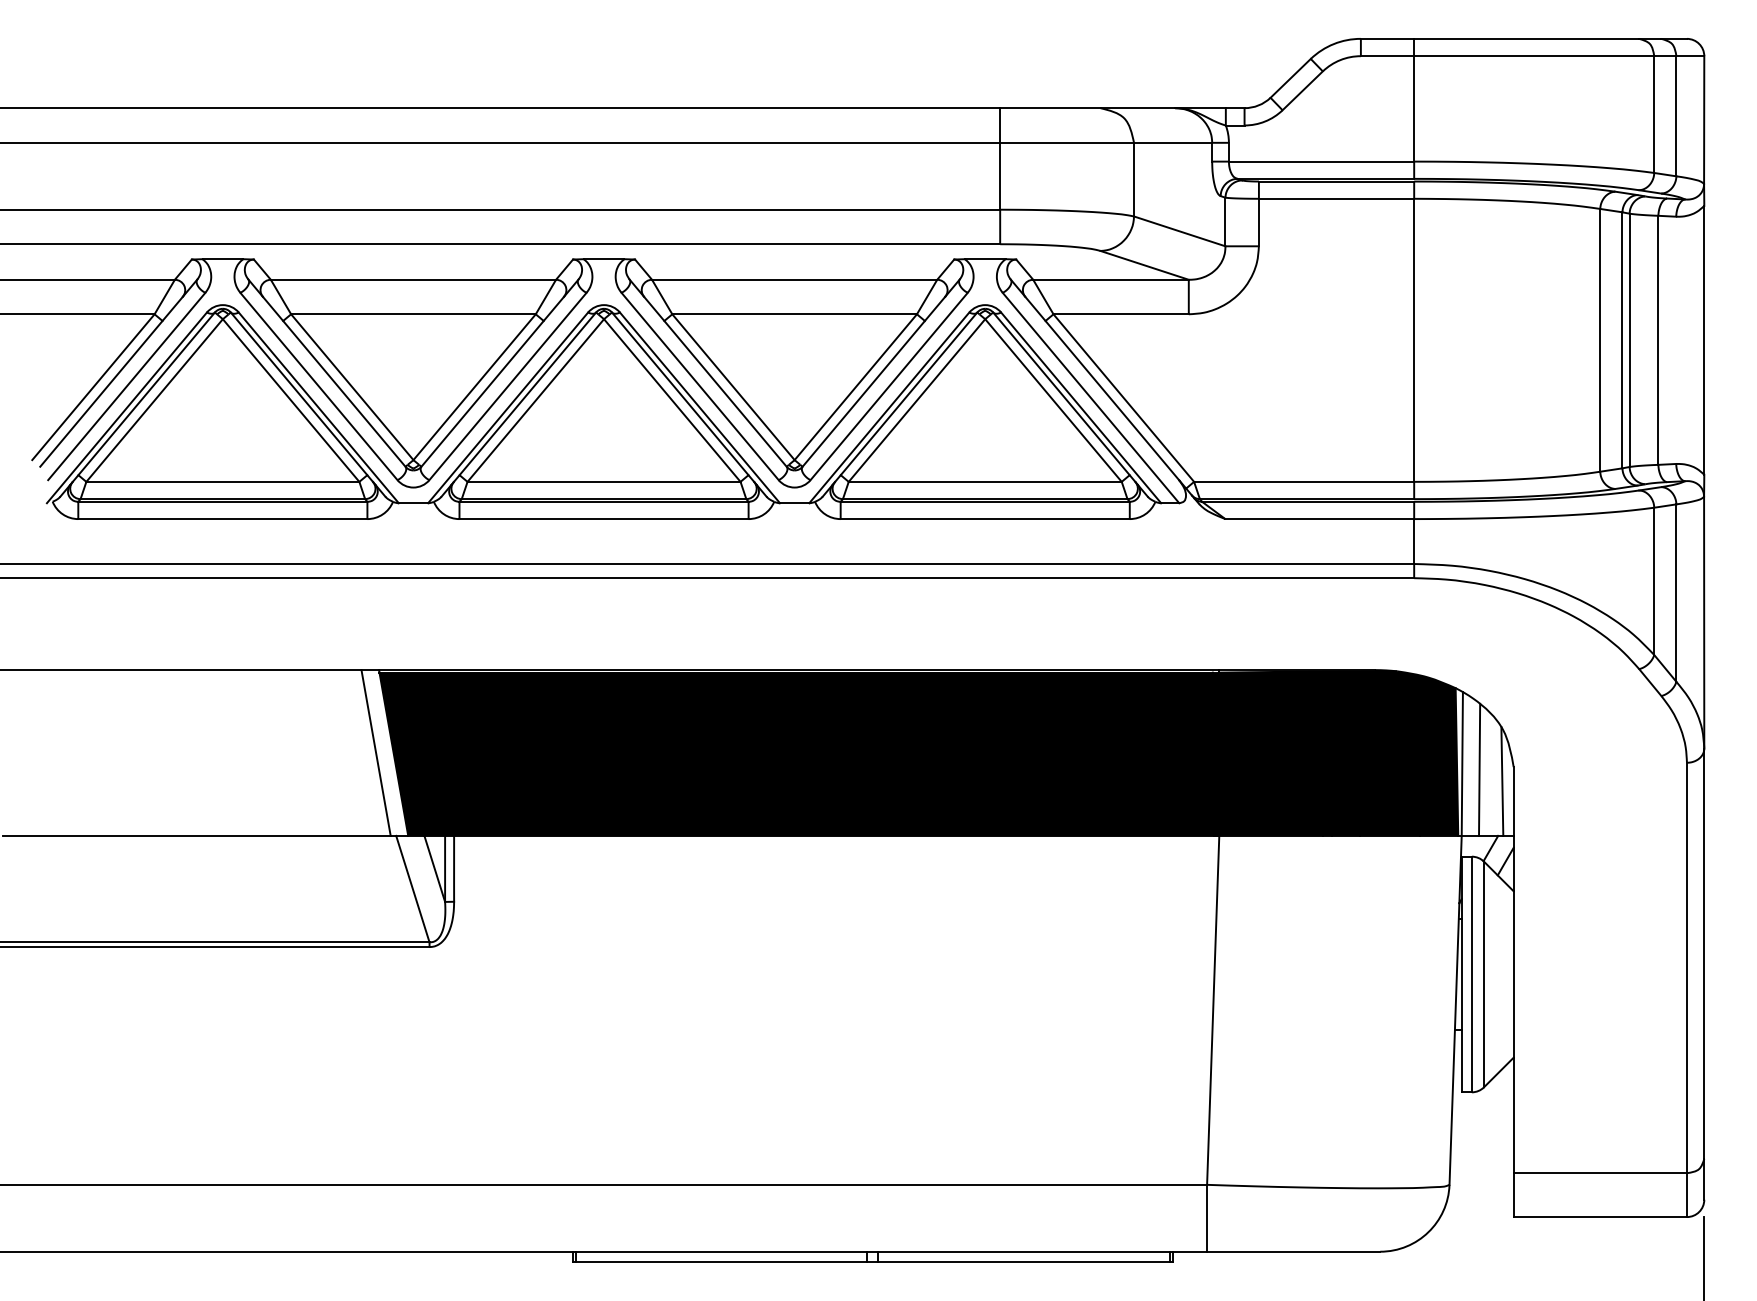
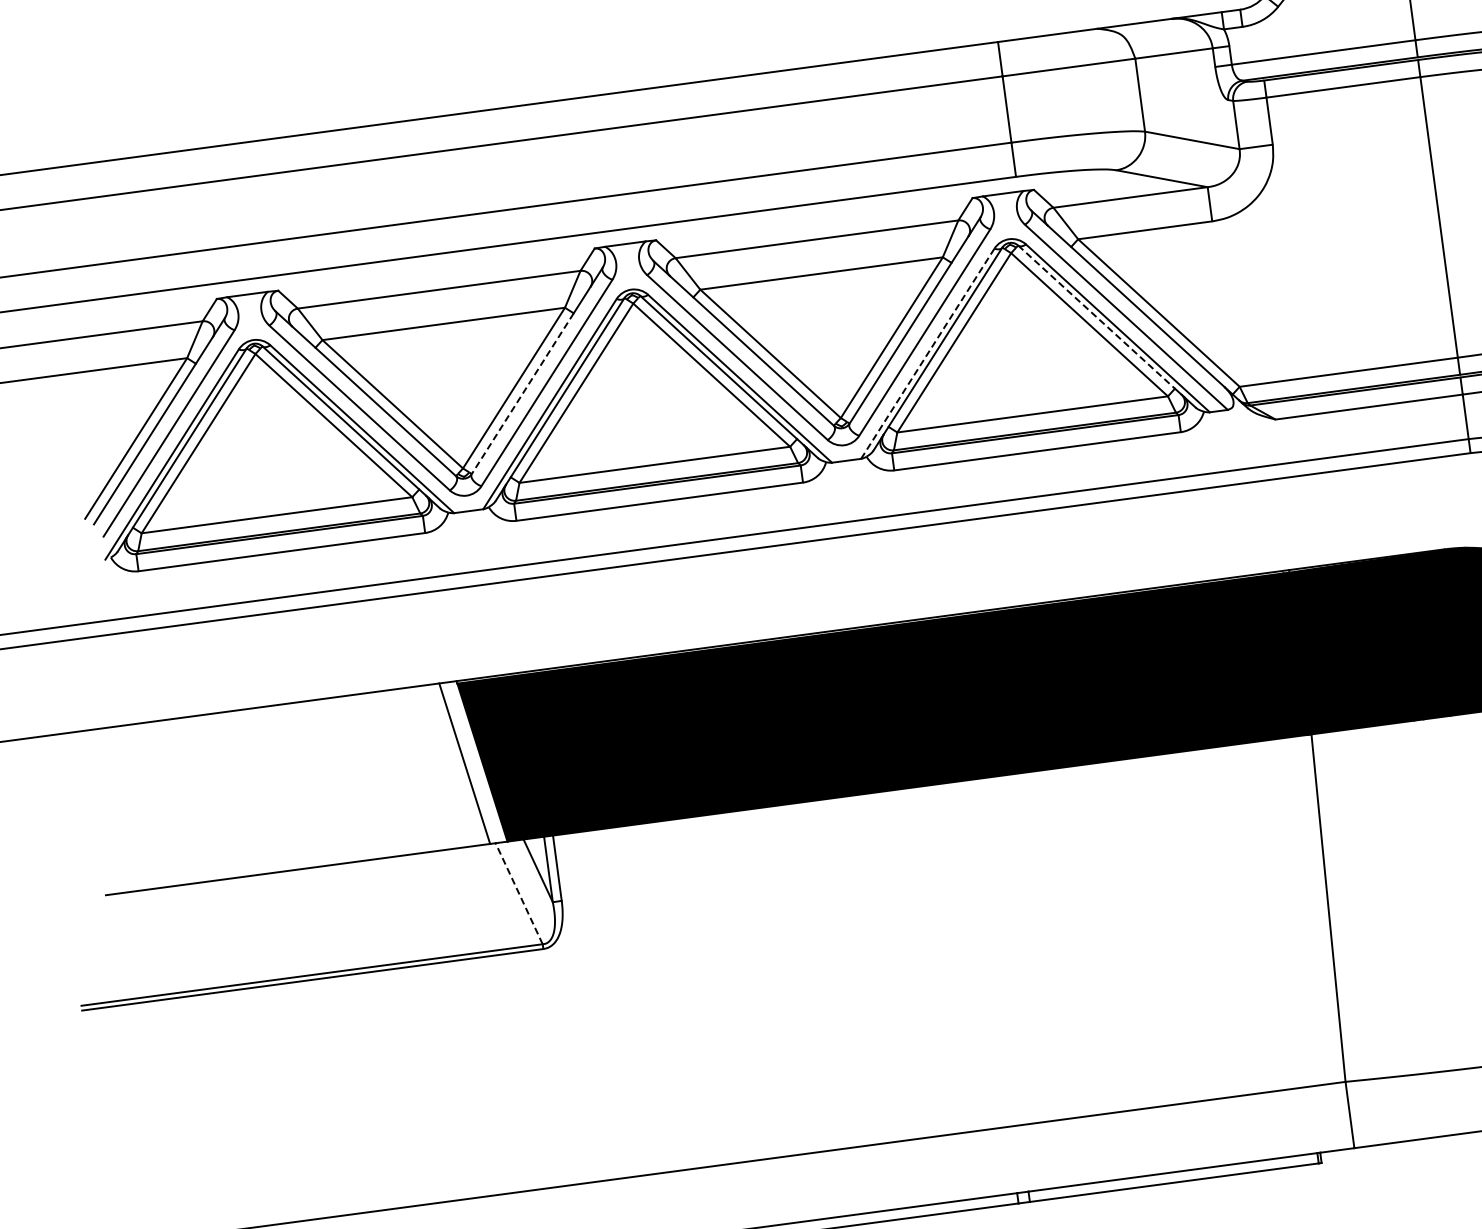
line: (482, 394) -> (522, 394), solid -> dashed
line: (1061, 394) -> (1096, 317), solid -> dashed
line: (889, 407) -> (927, 353), solid -> dashed
line: (412, 889) -> (518, 894), solid -> dashed

